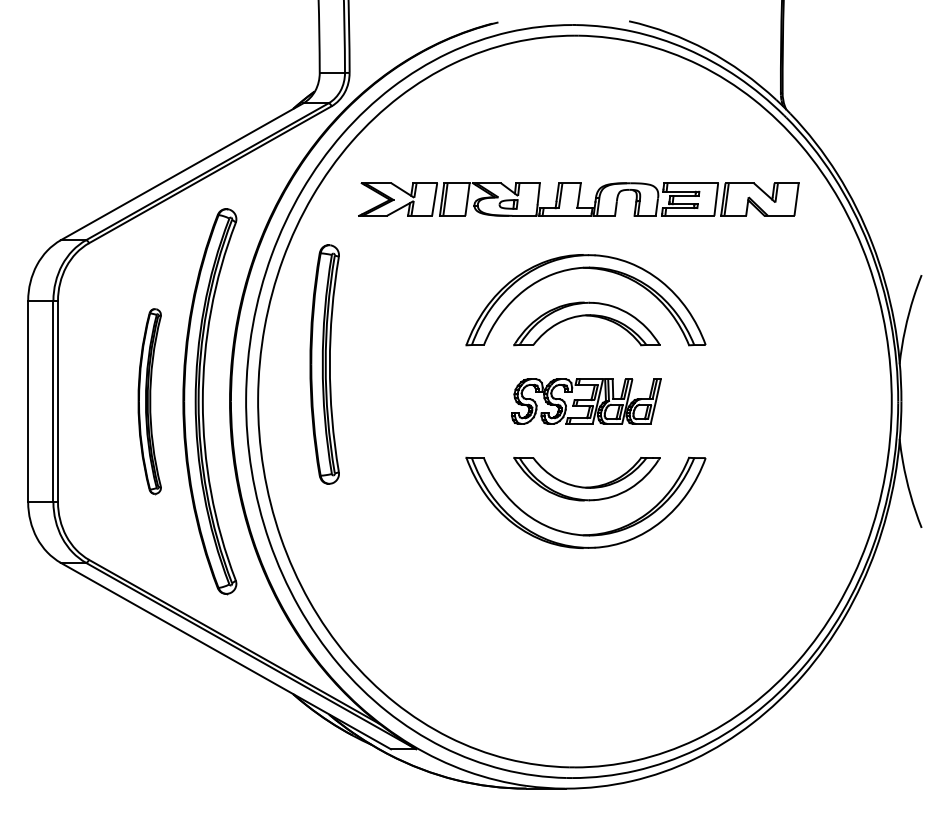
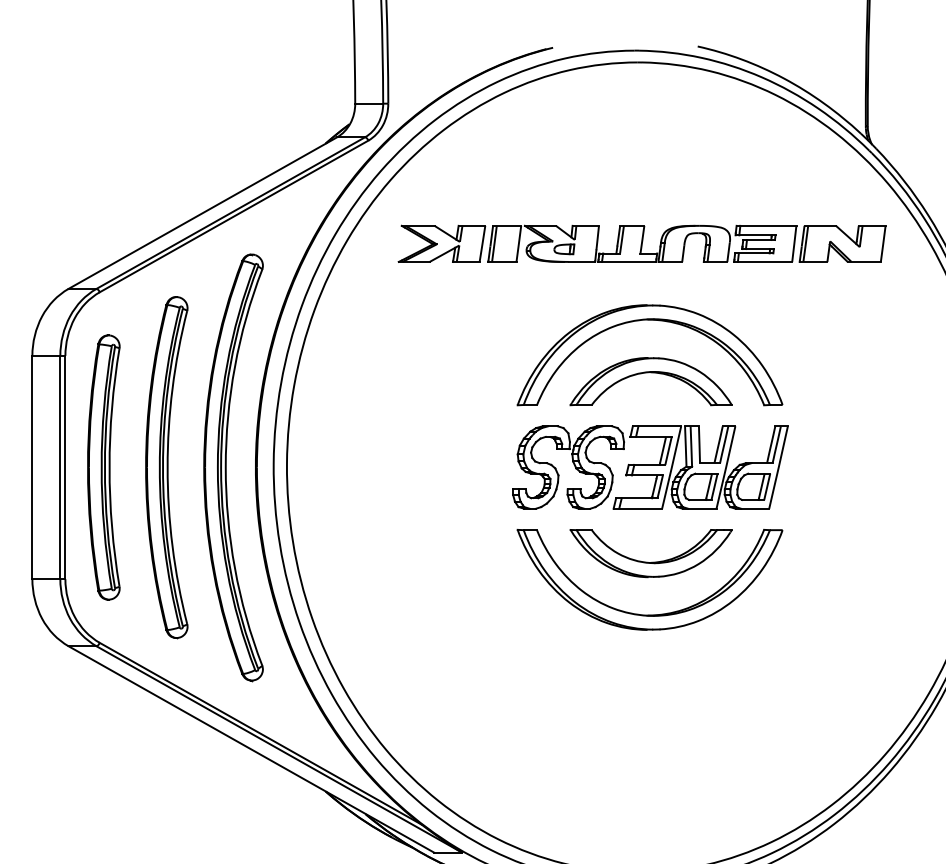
part: (324, 364) -> (103, 467), moved
part: (149, 401) -> (166, 467), size x1.67
part: (586, 401) -> (650, 467), size x1.67

